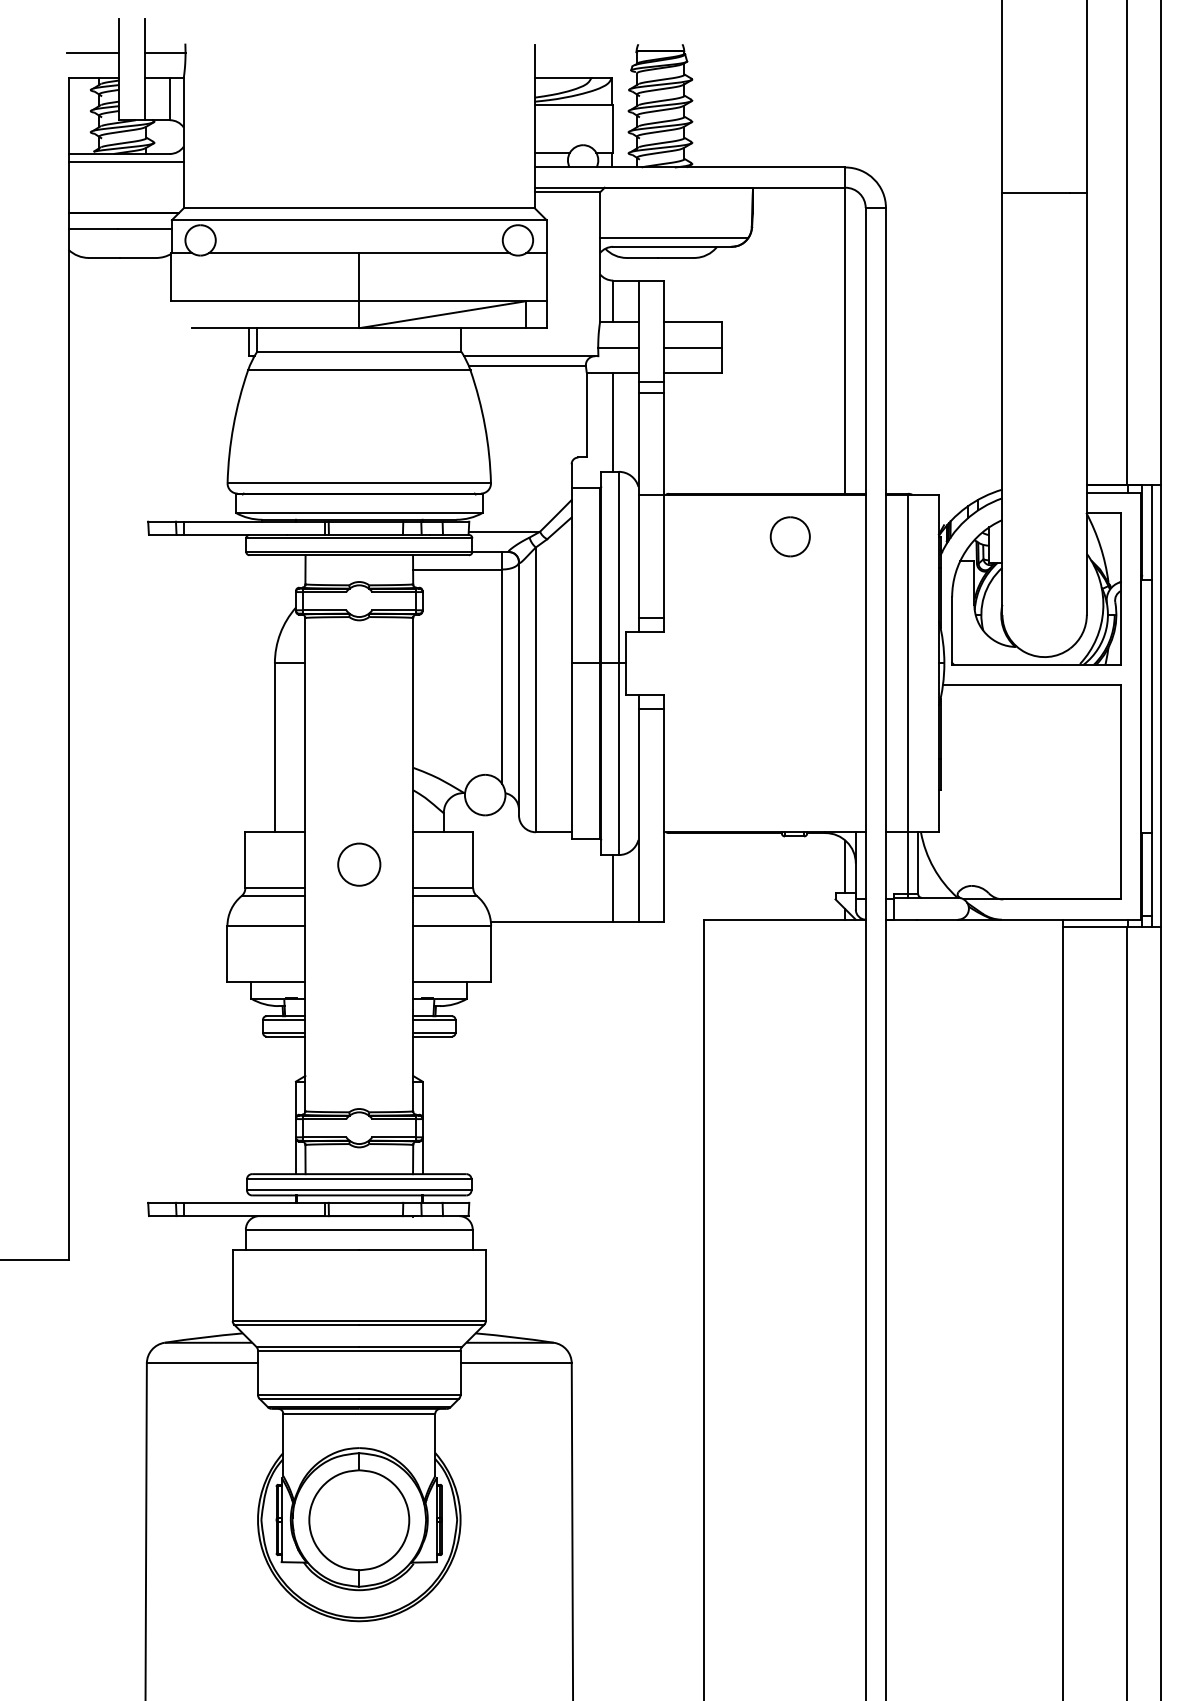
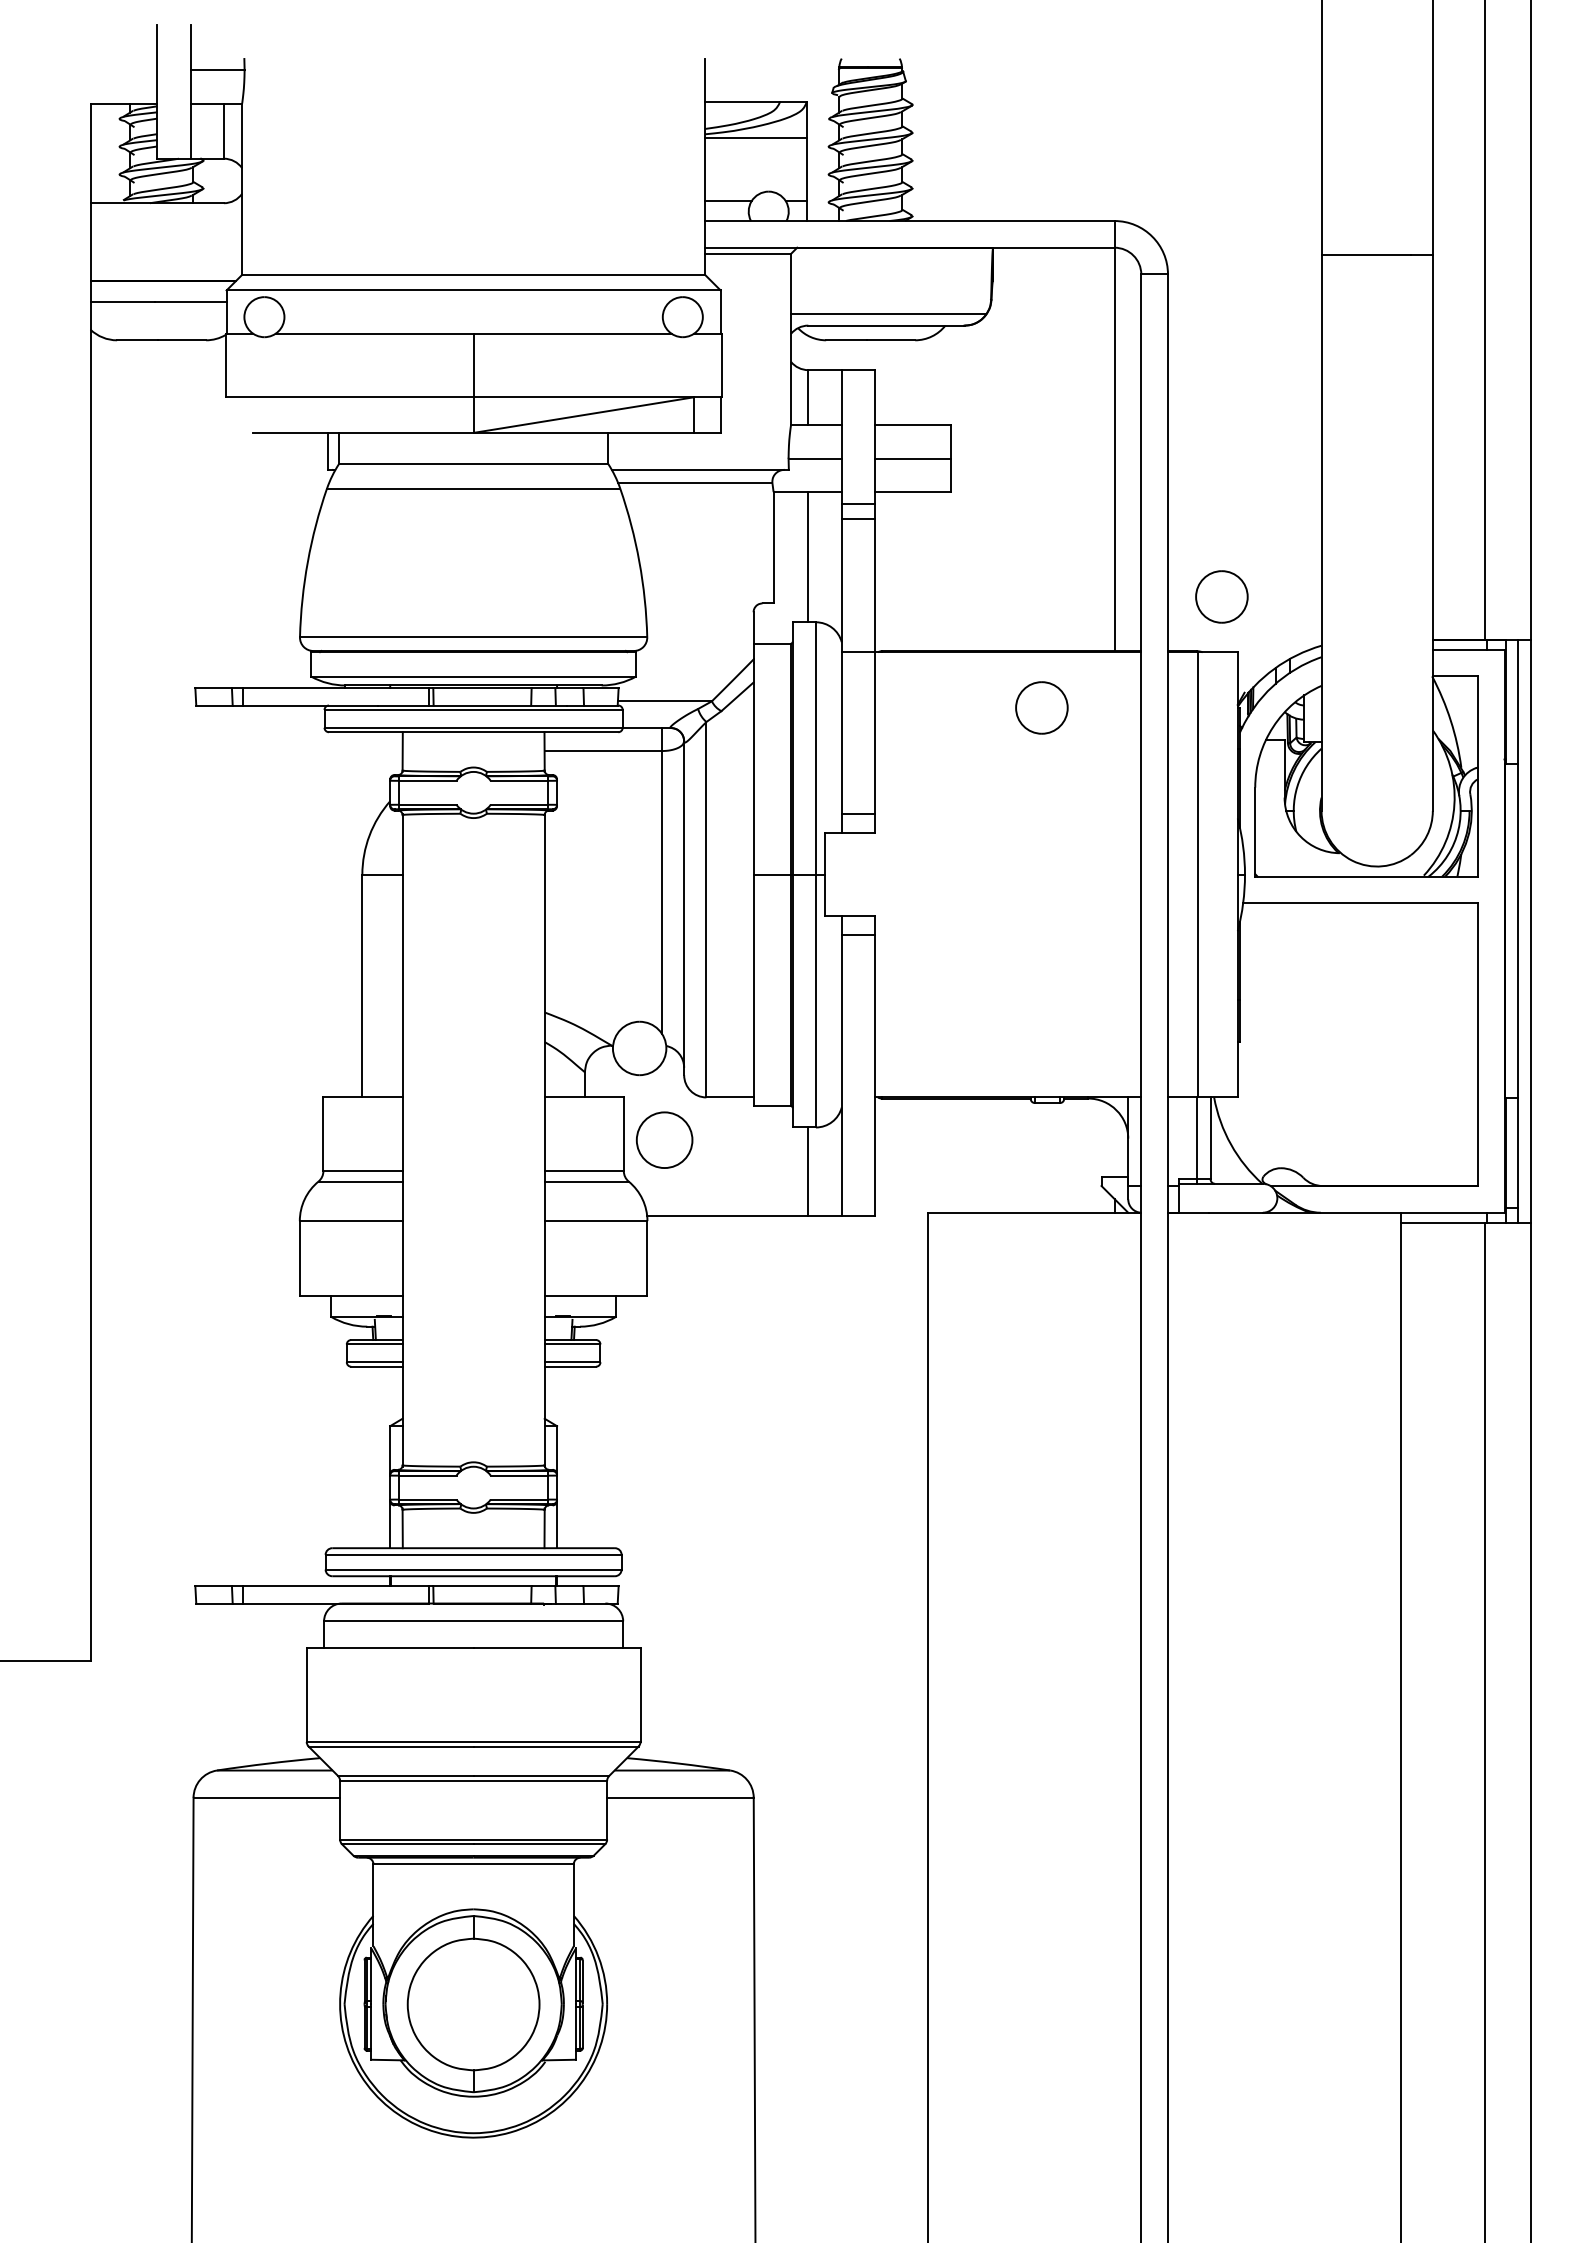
line: (92, 53) -> (122, 70), removed
line: (126, 162) -> (166, 214), removed
part: (926, 452) -> (1221, 596), added
circle: (359, 864) -> (664, 1139), moved
line: (845, 866) -> (1114, 1142), removed

